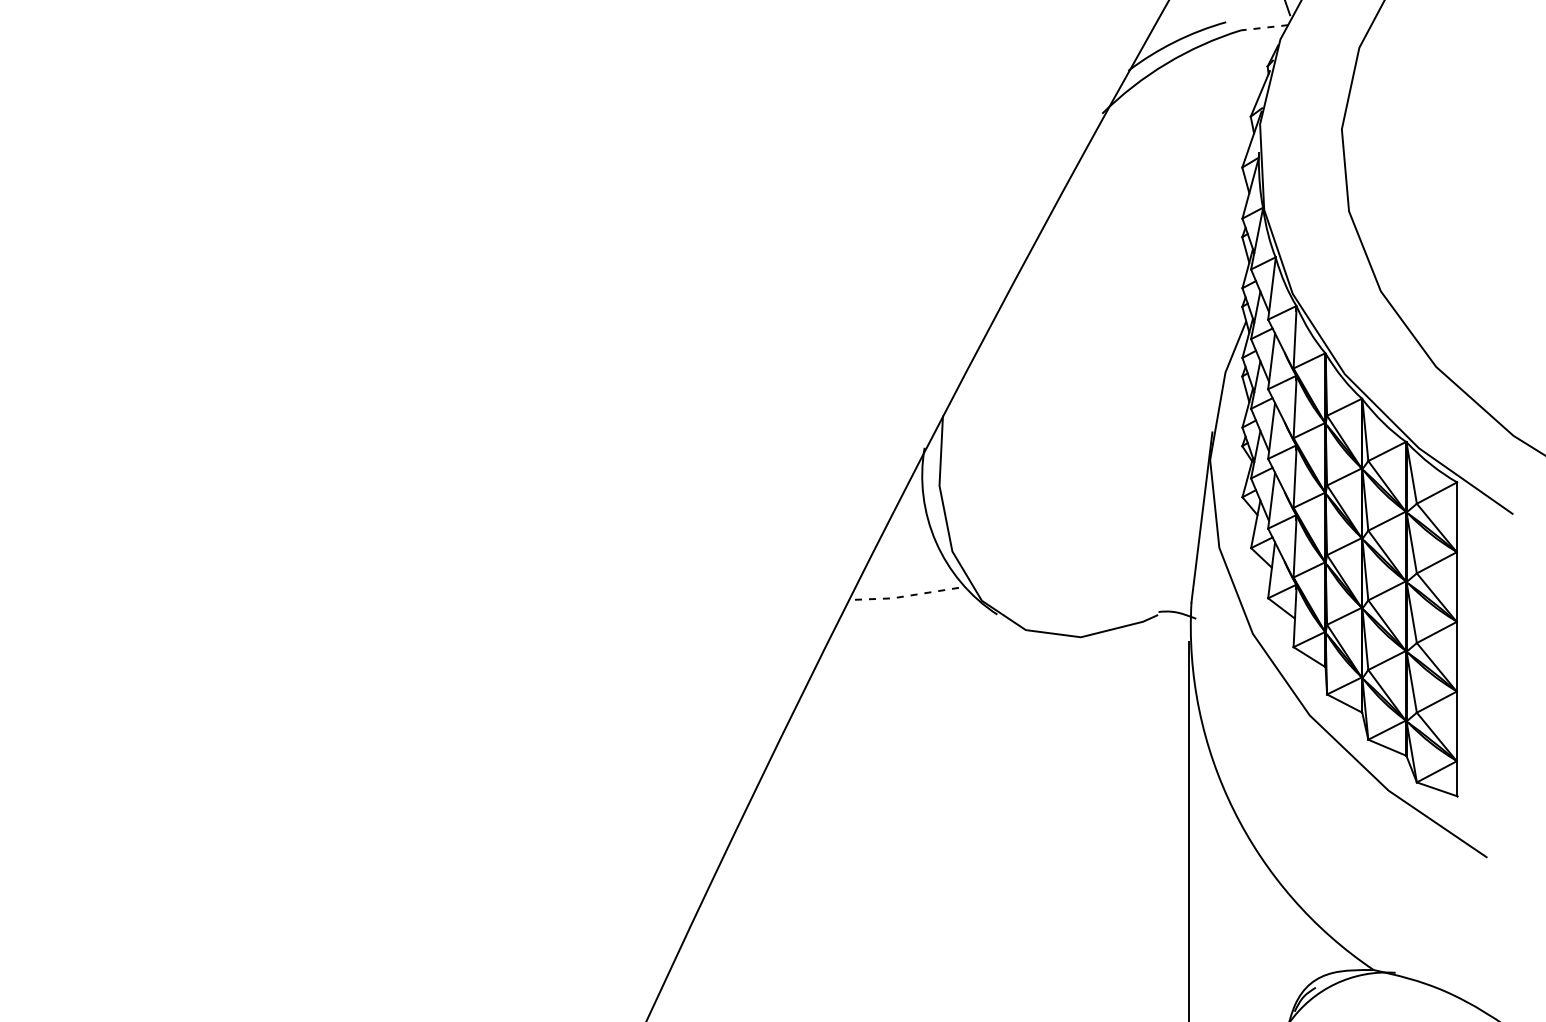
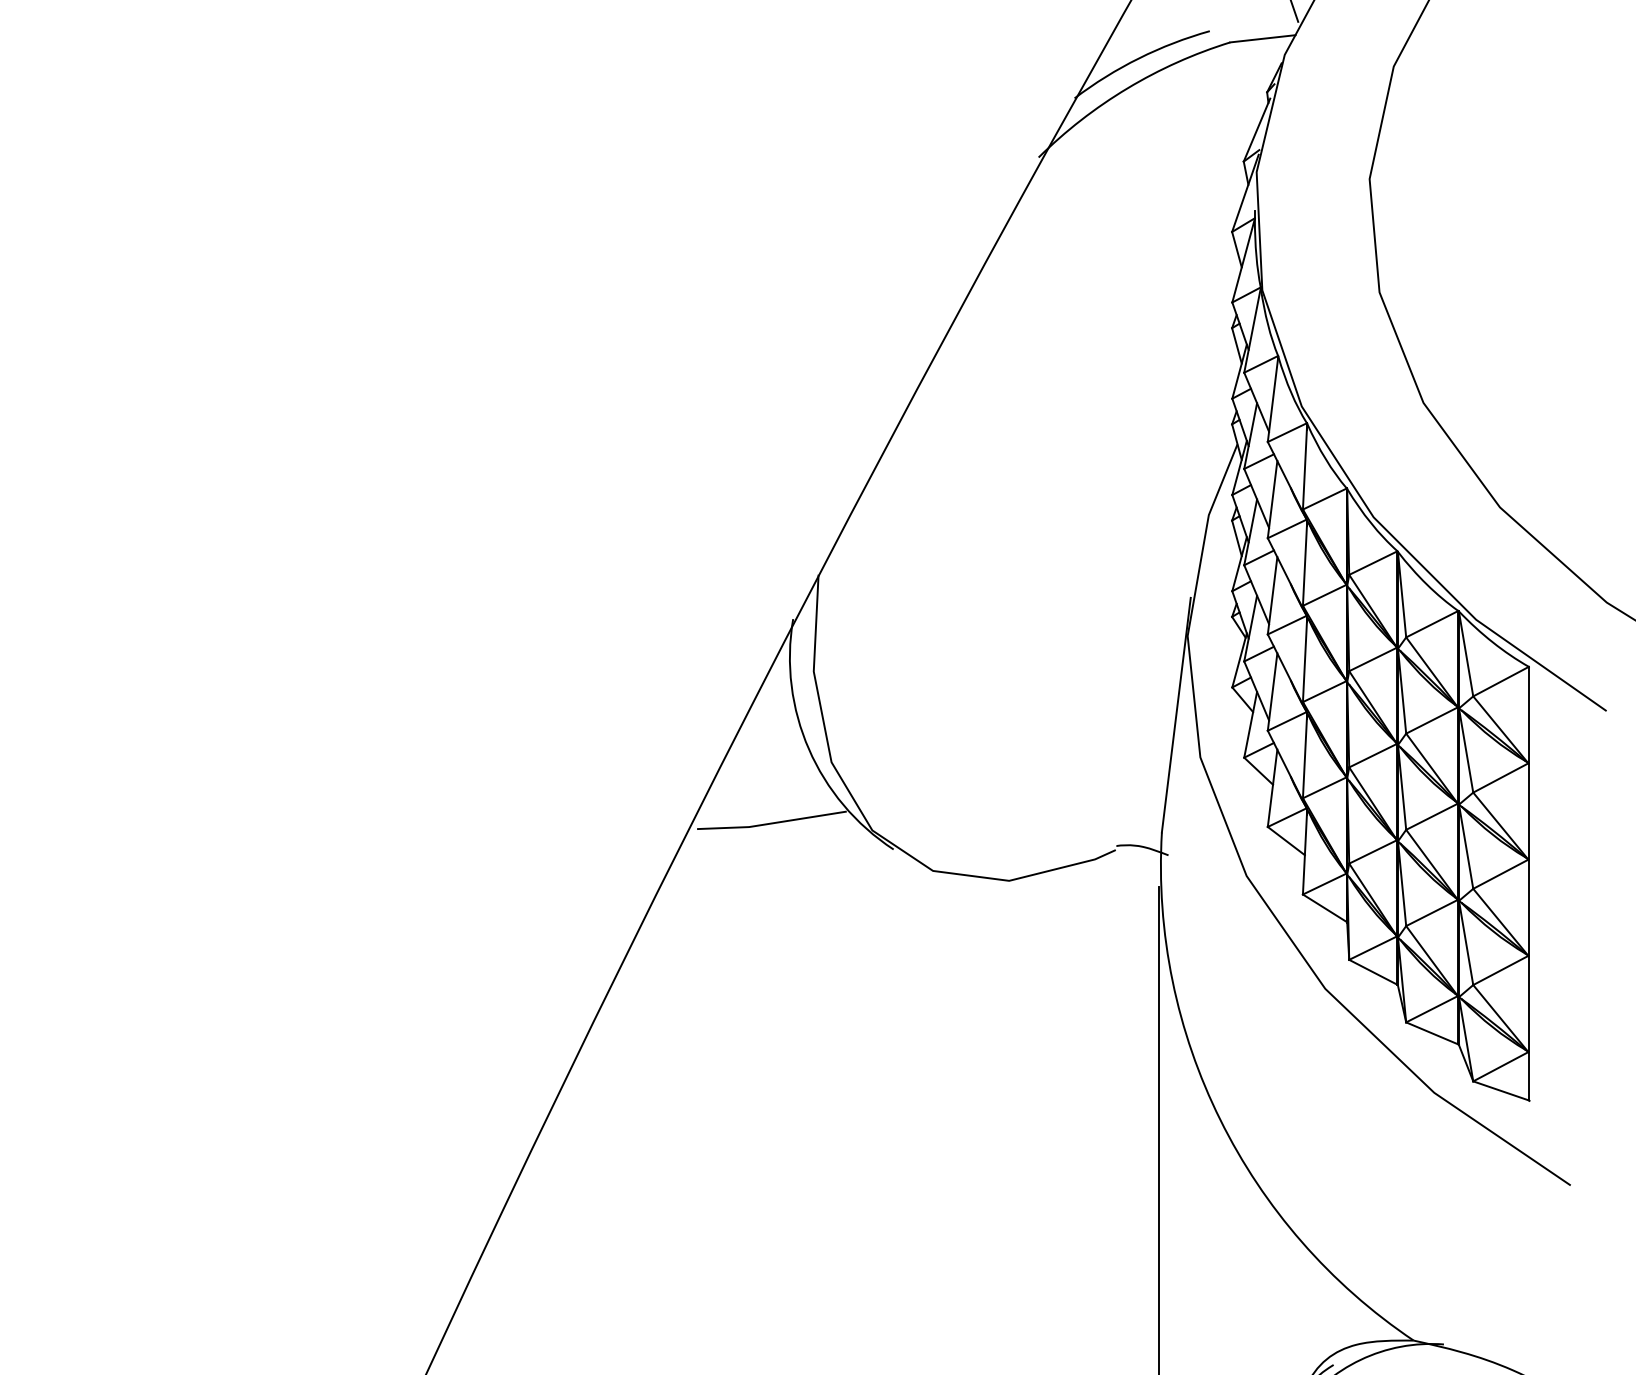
line: (1264, 27) -> (1262, 38), dashed -> solid
line: (909, 595) -> (772, 823), dashed -> solid

